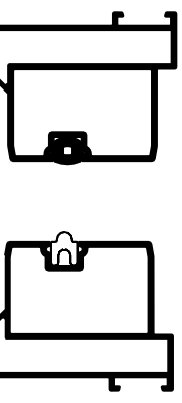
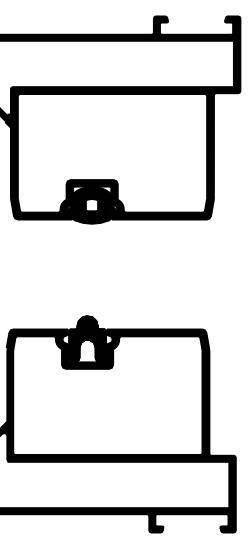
fill: (64, 248) -> (87, 338), added

